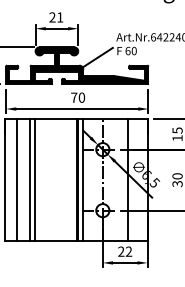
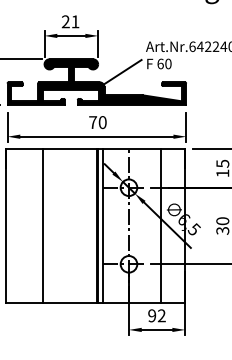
line: (17, 180) -> (21, 226), removed
line: (29, 180) -> (36, 226), removed
text: (121, 251) -> (152, 315), 22 -> 92

